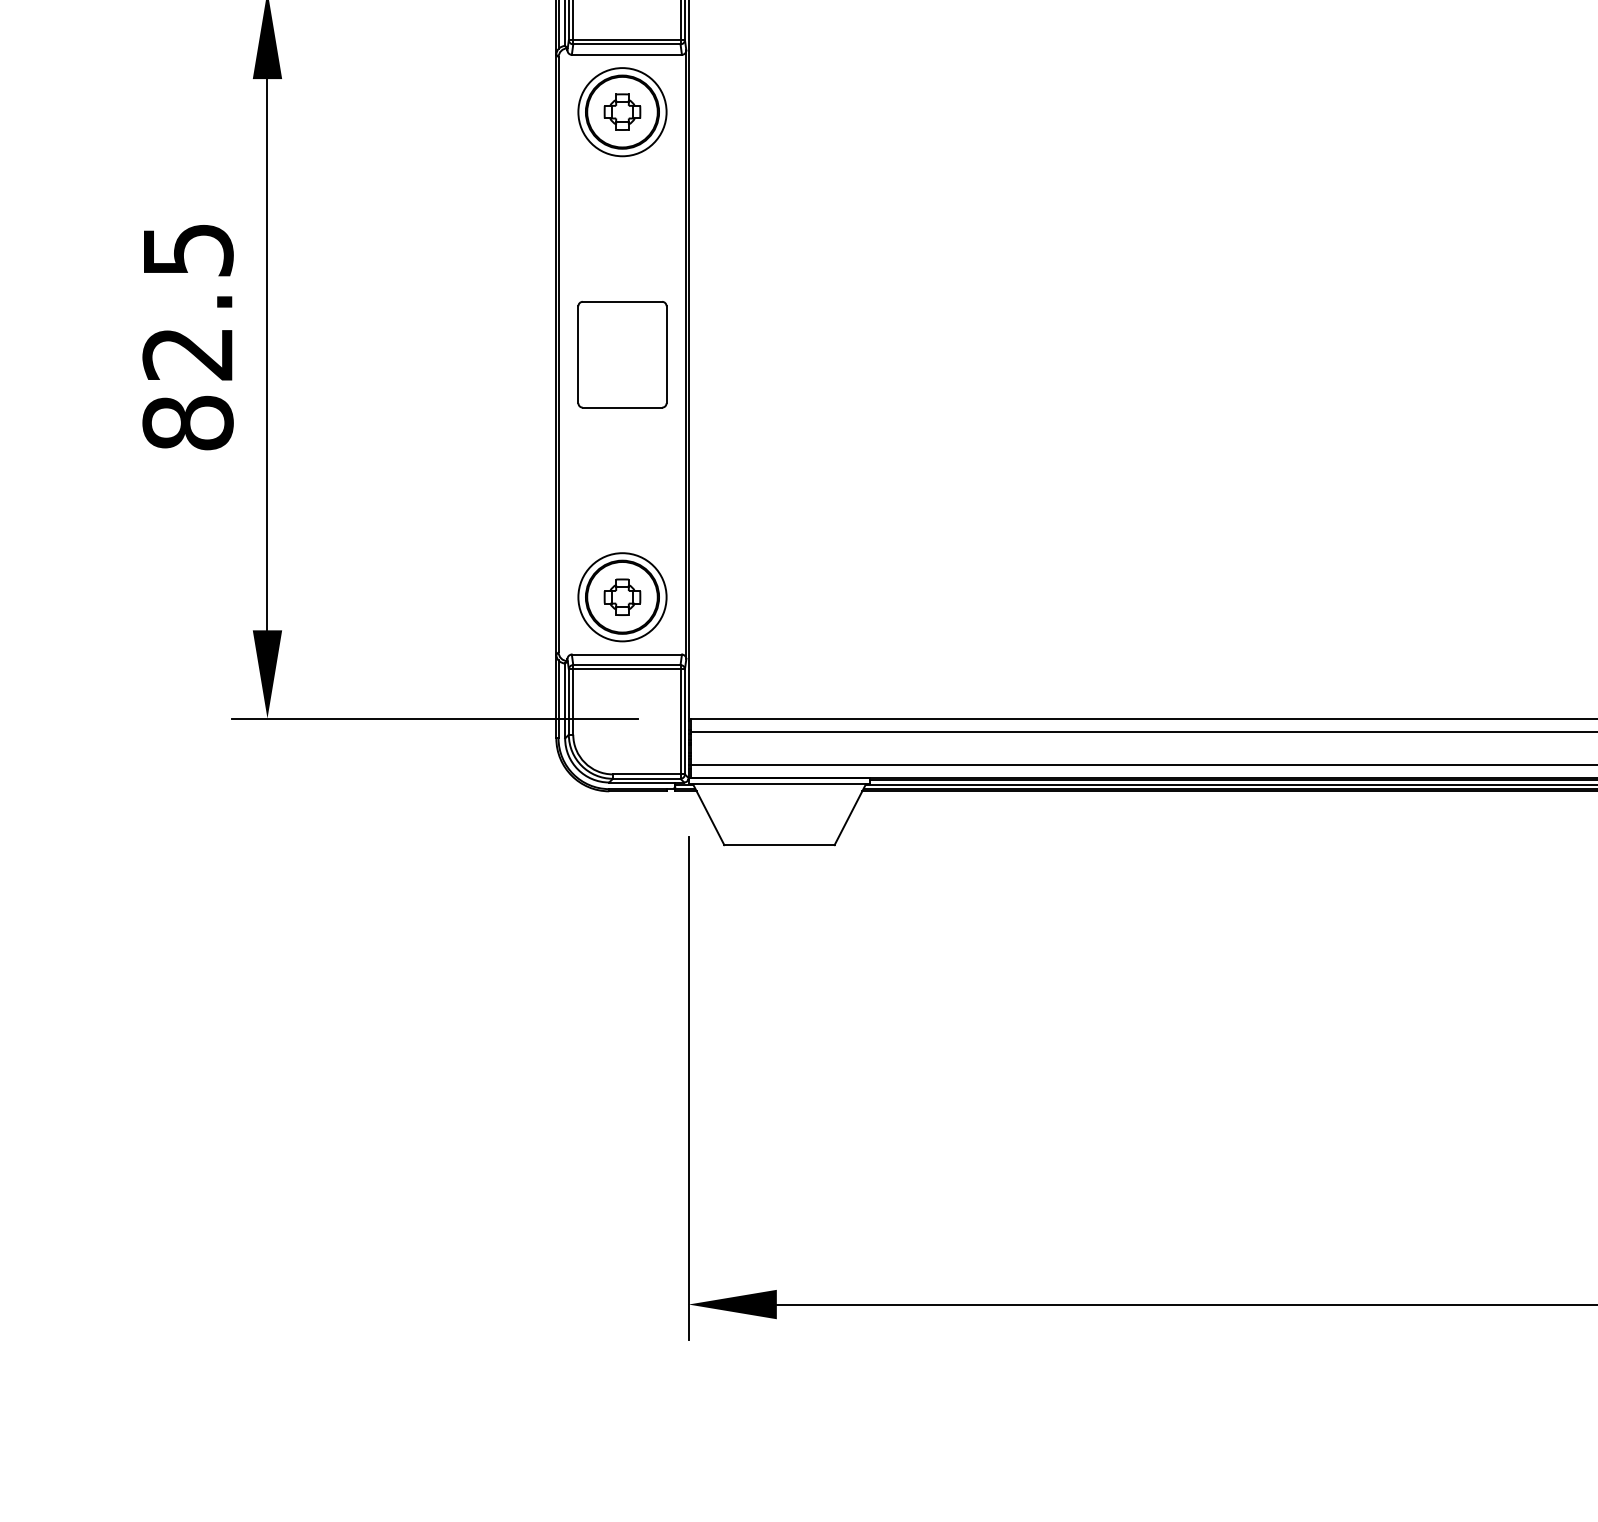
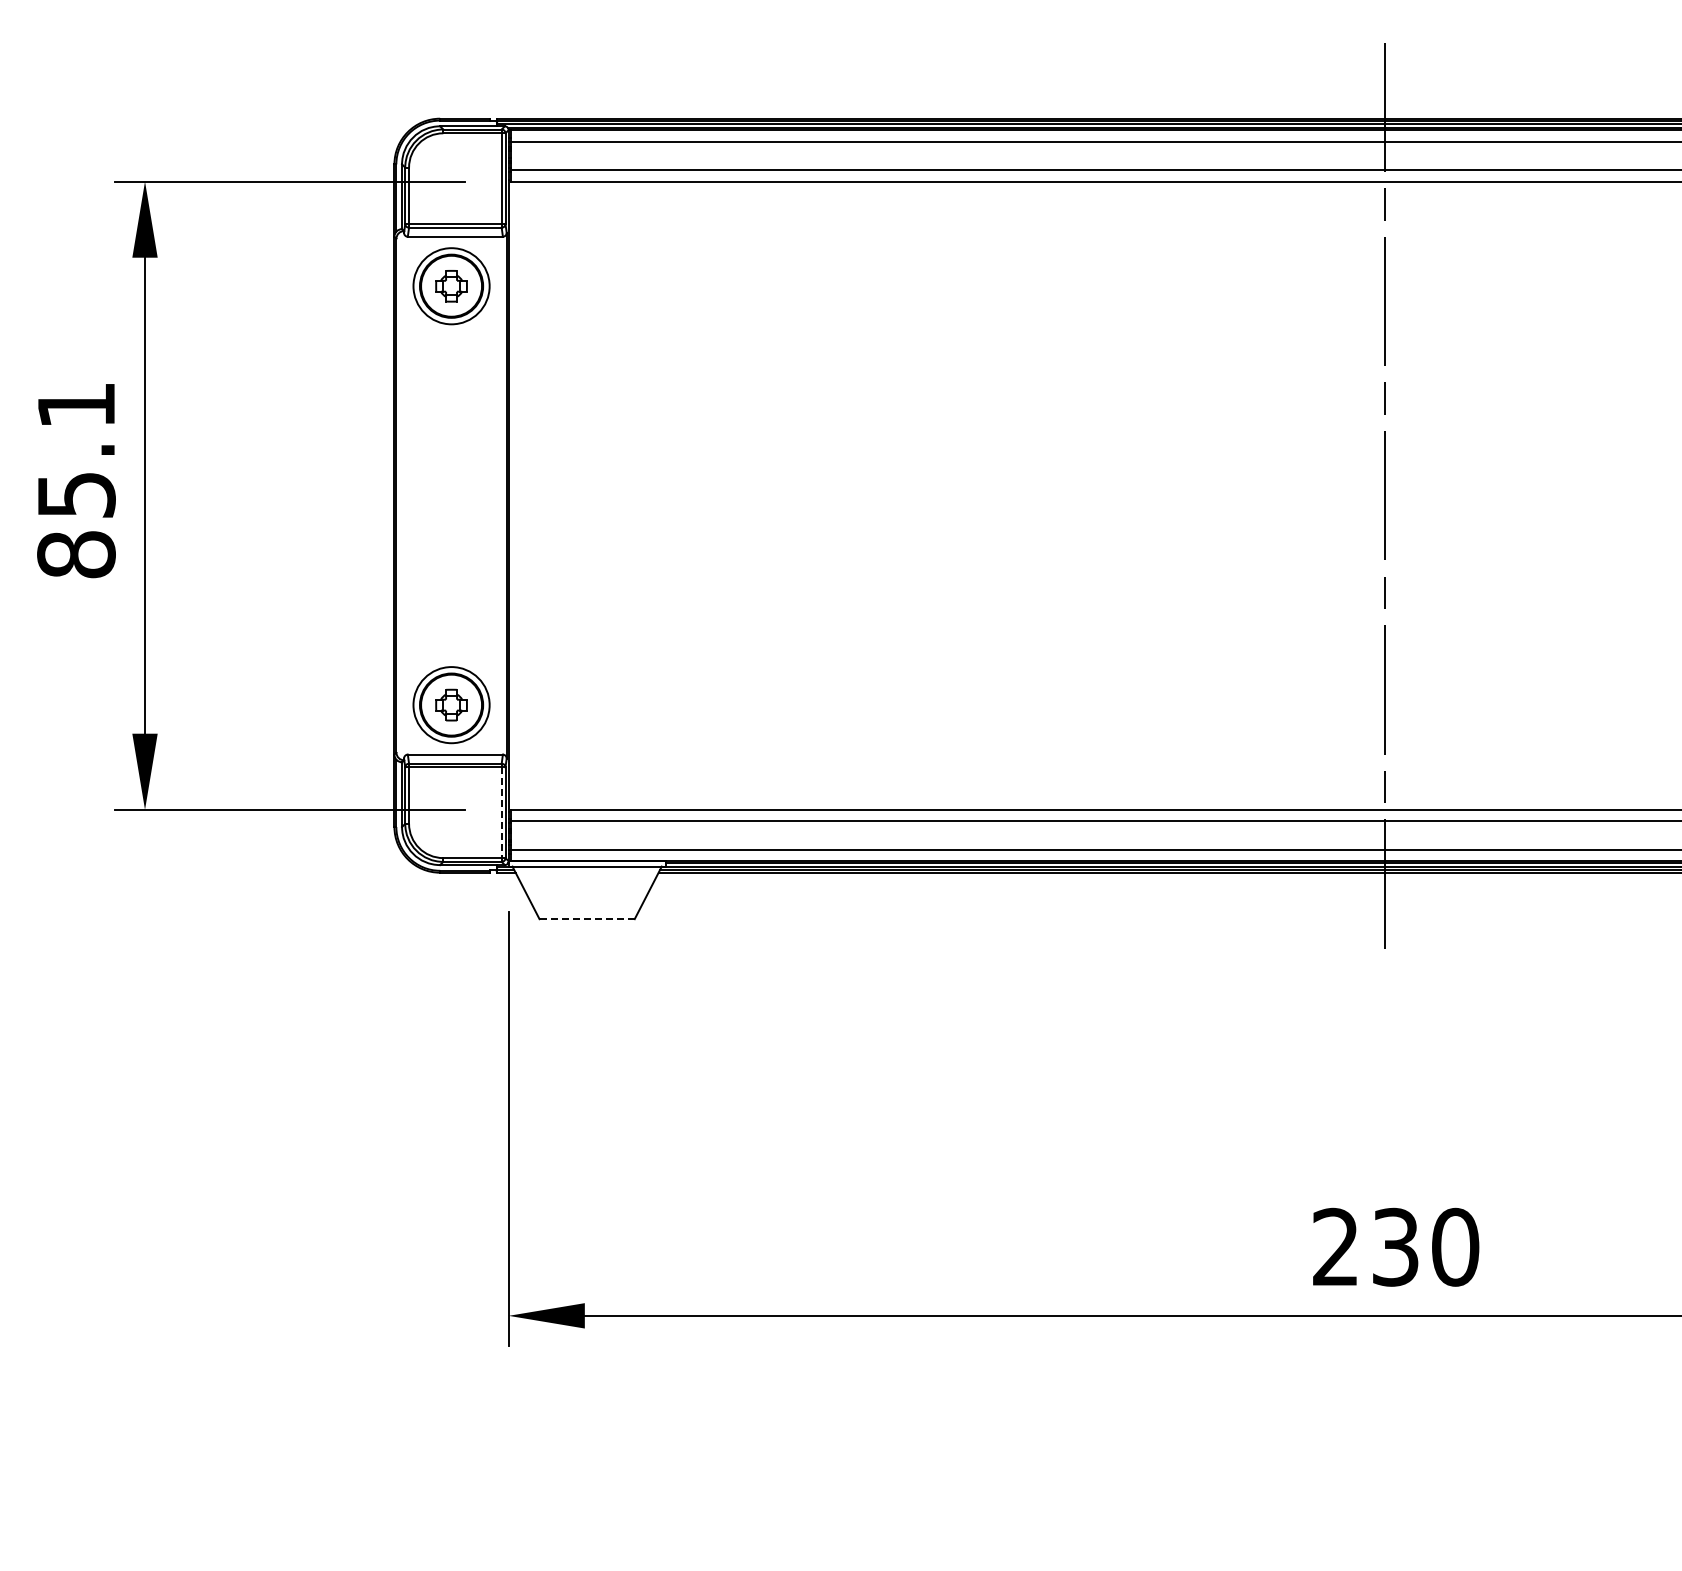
text: (188, 302) -> (76, 450), 82.5 -> 85.1
part: (622, 354) -> (451, 495), removed
line: (680, 722) -> (501, 813), solid -> dashed
line: (779, 845) -> (587, 919), solid -> dashed

